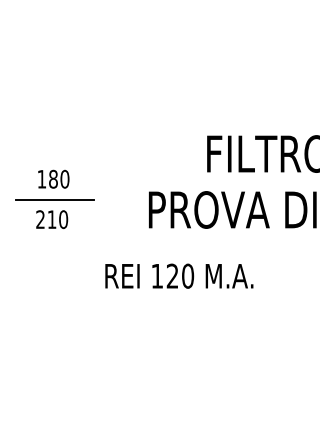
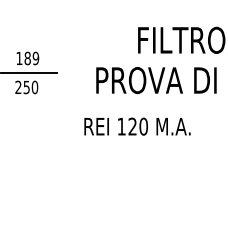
text: (64, 179) -> (35, 58), 180 -> 189
text: (51, 219) -> (26, 87), 210 -> 250
text: (179, 275) -> (137, 126), moved

